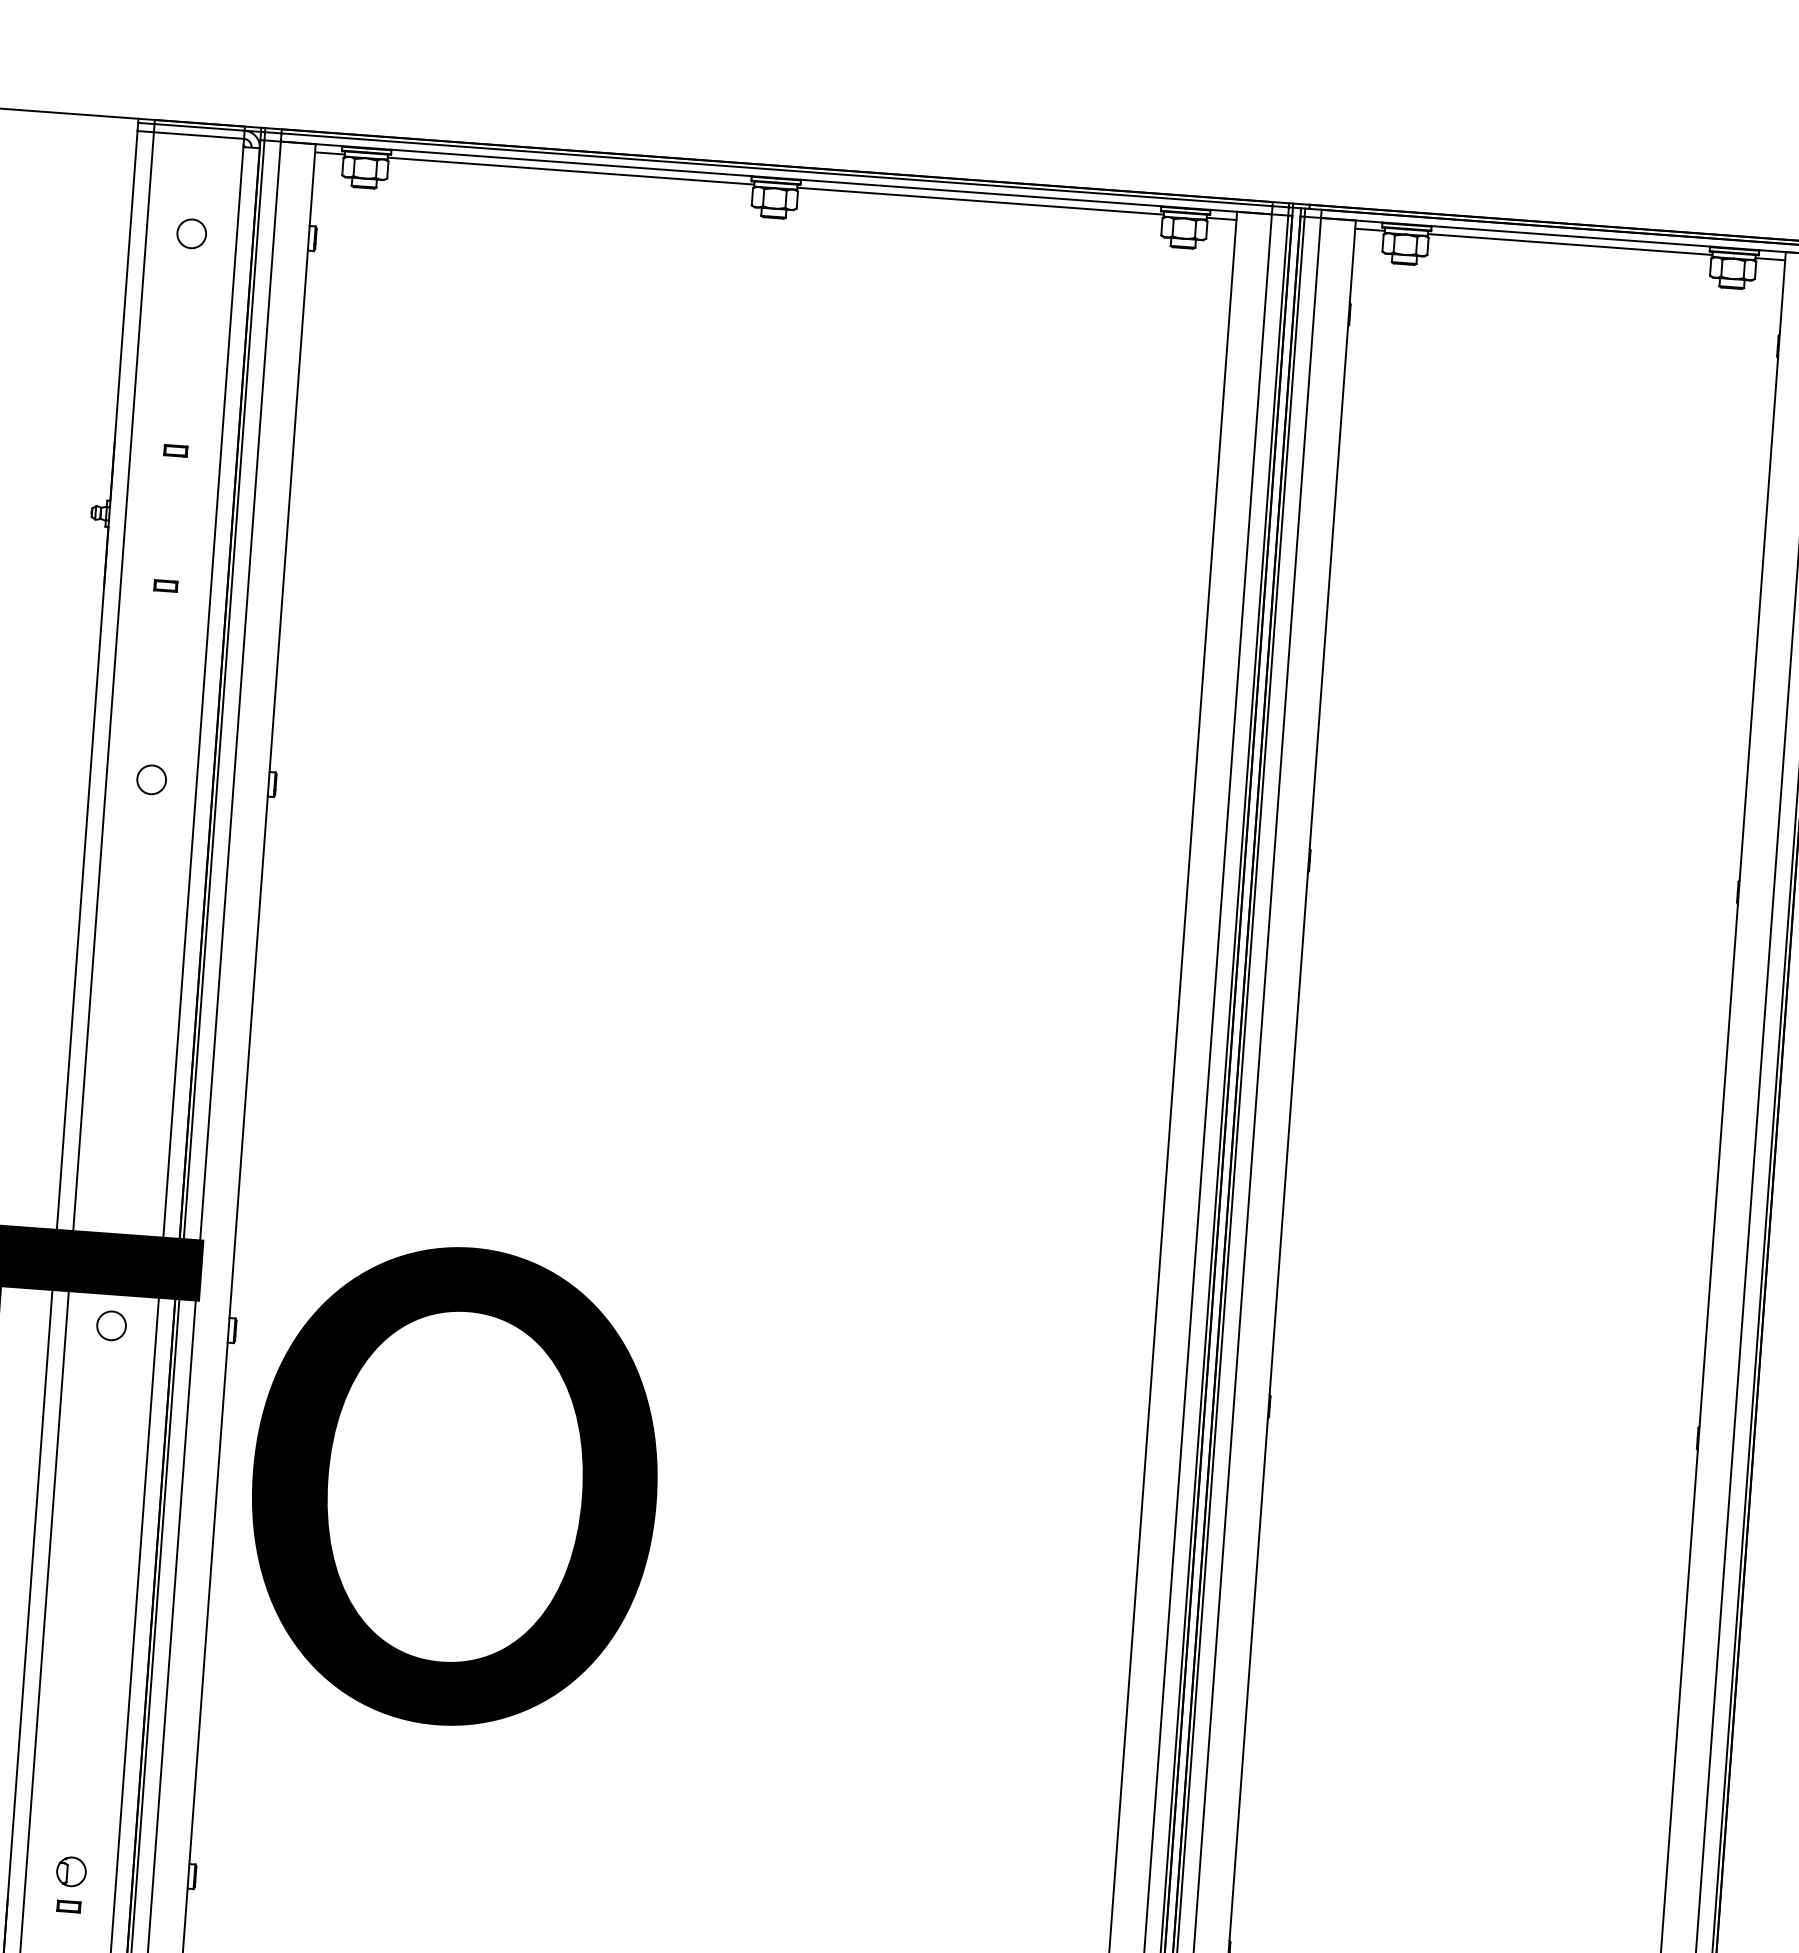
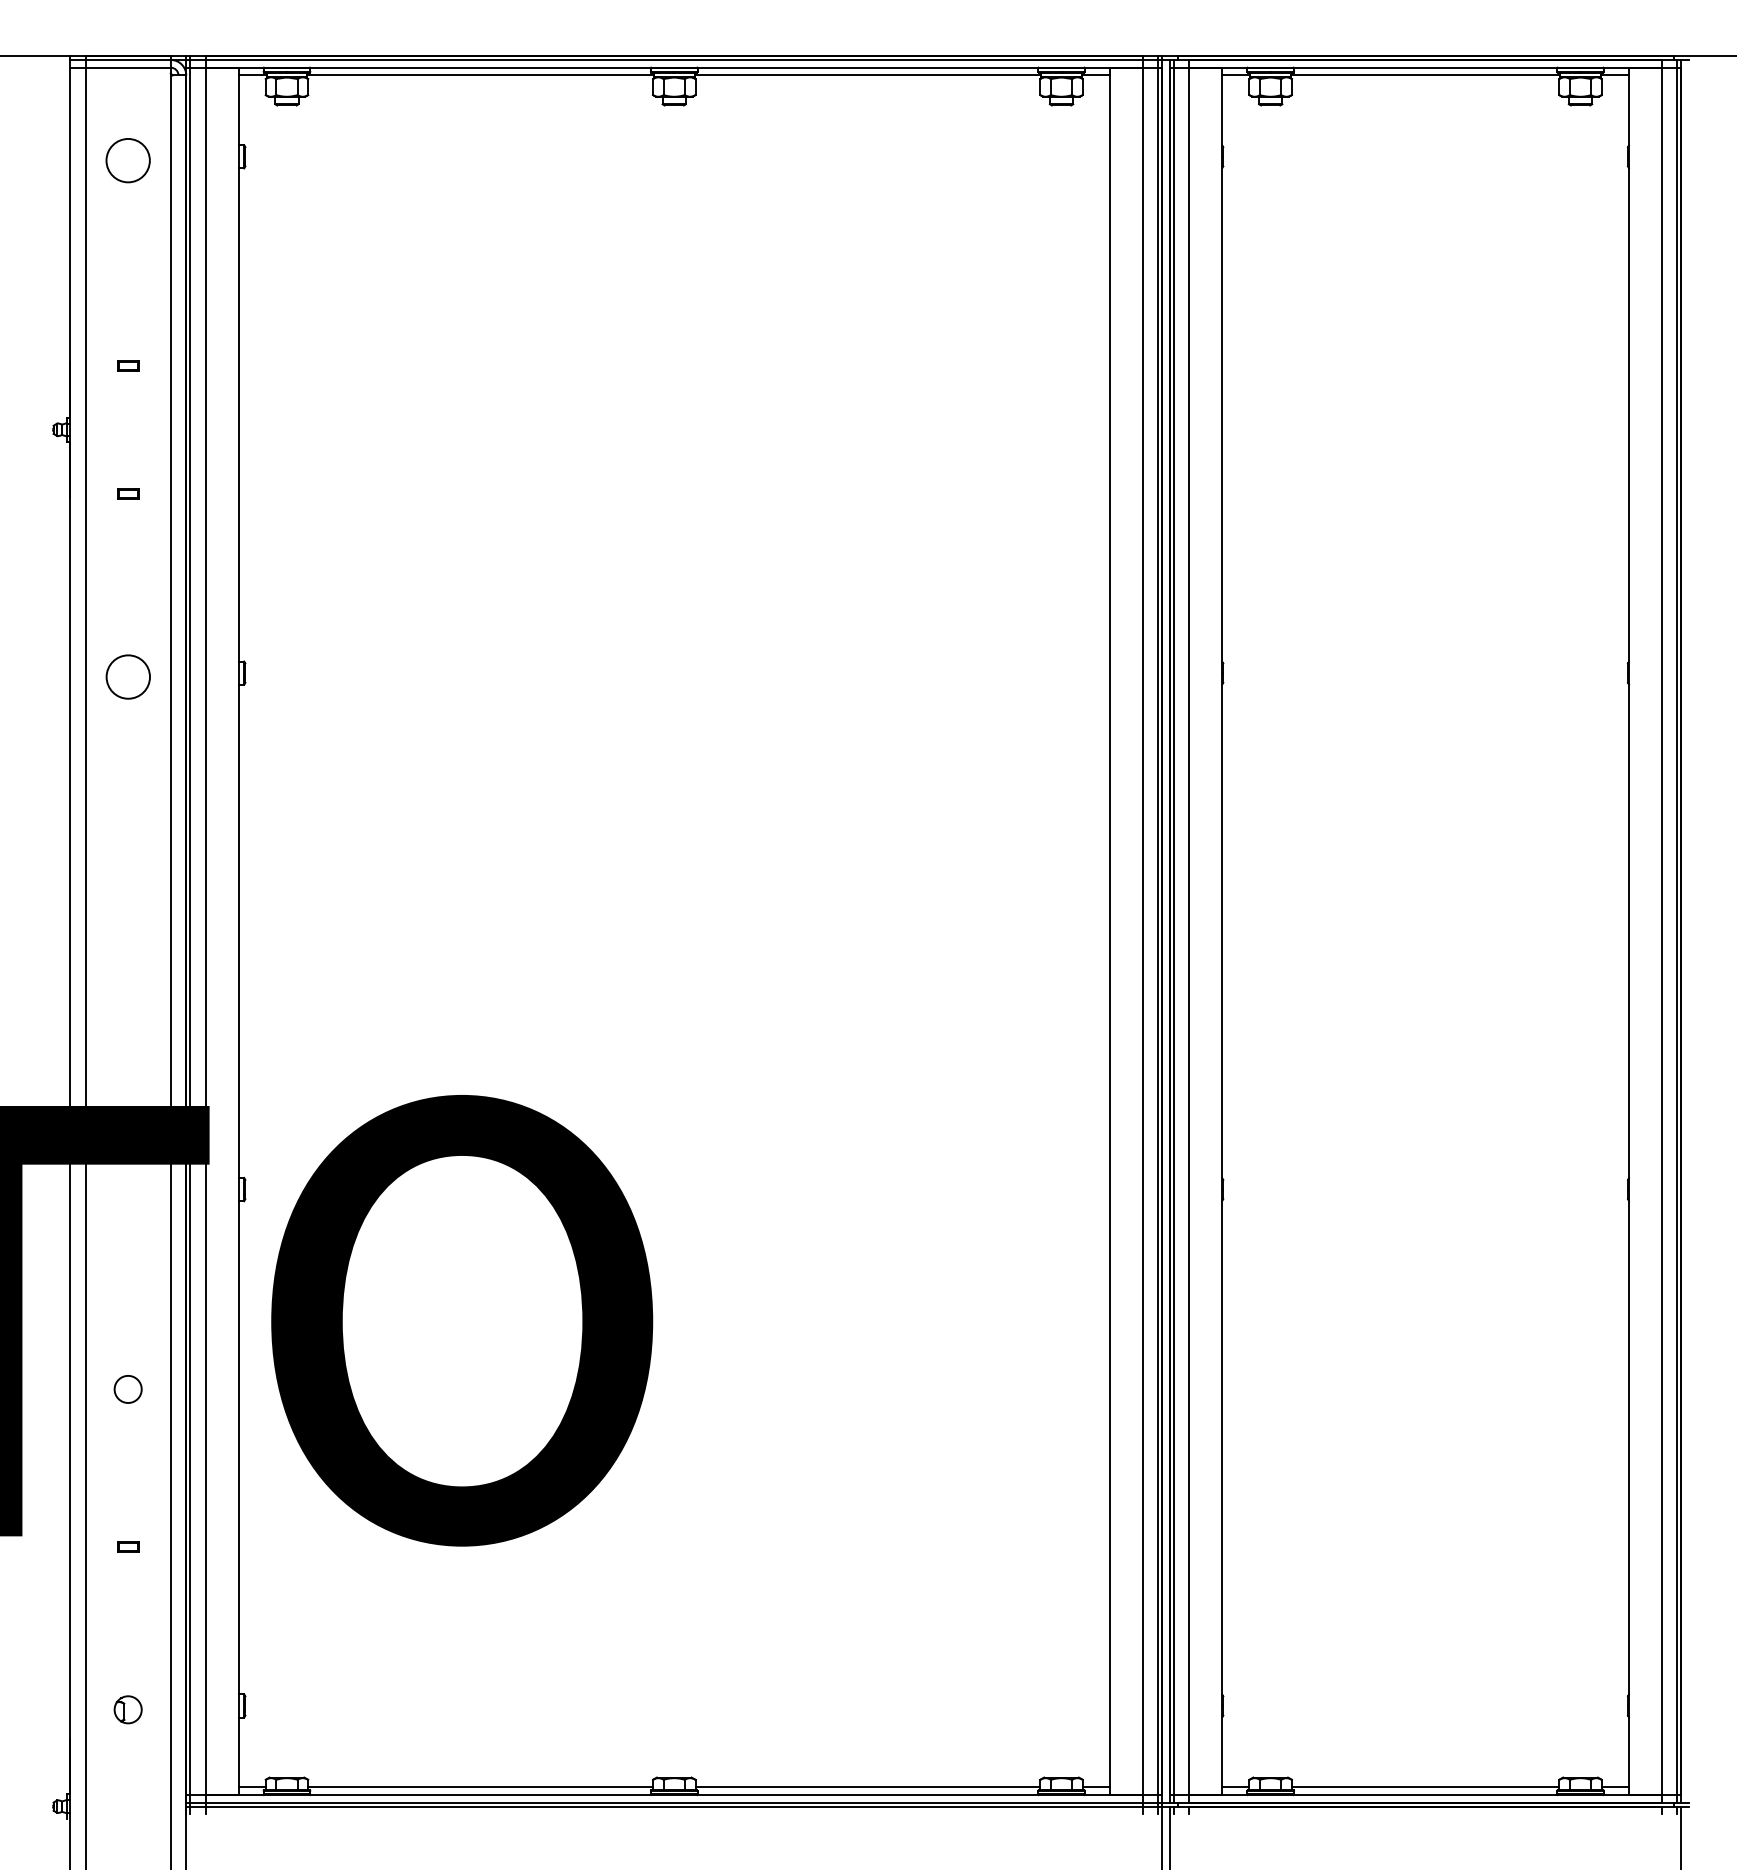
circle: (191, 233) -> (127, 160), size x1.6
circle: (150, 779) -> (127, 676), size x1.6
circle: (110, 1325) -> (127, 1389), moved
part: (69, 1906) -> (128, 1546), moved

